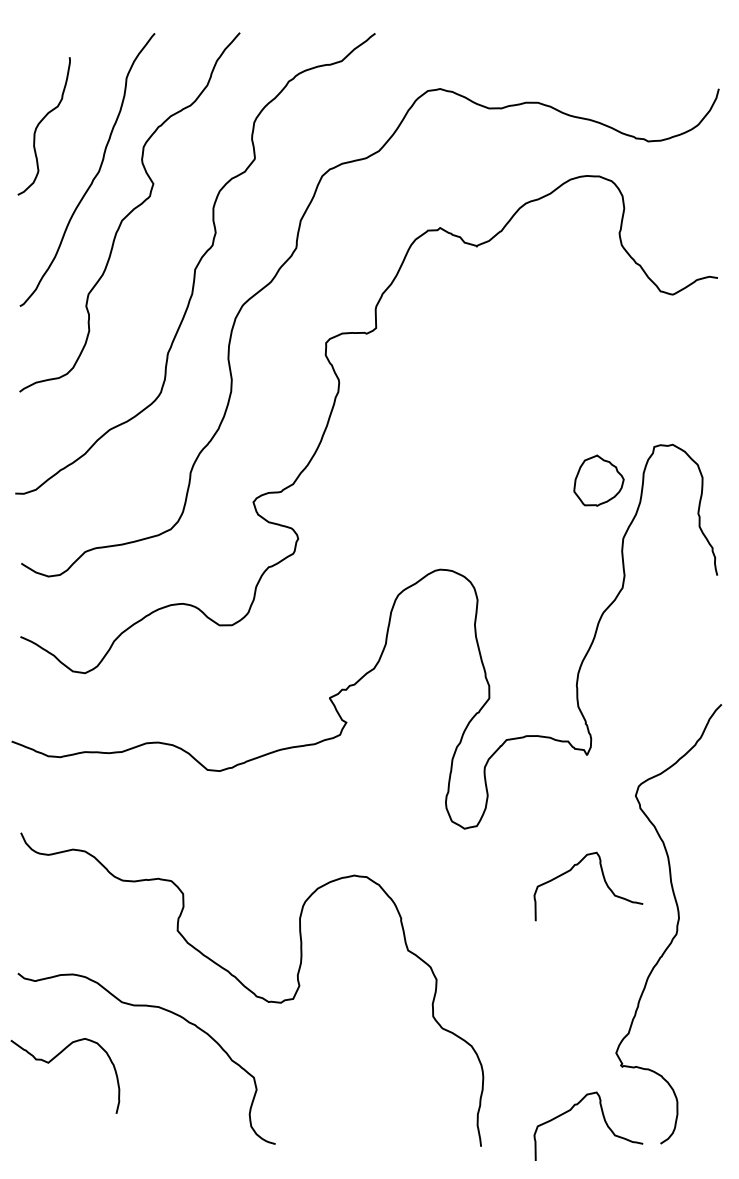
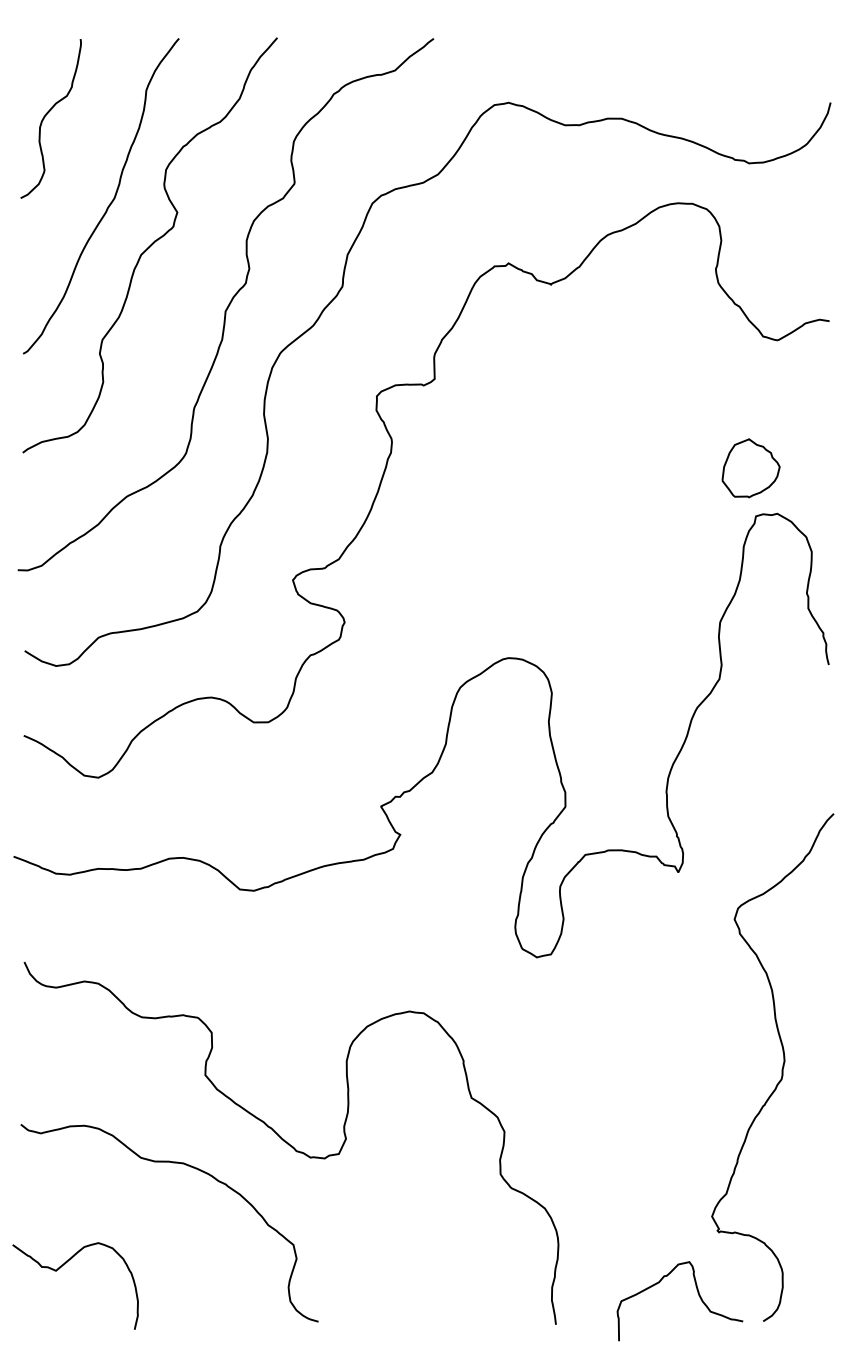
curve: (41, 122) -> (47, 114), moved
part: (598, 480) -> (750, 468), moved
curve: (603, 879) -> (697, 1016), removed
curve: (51, 1061) -> (59, 1269), moved

